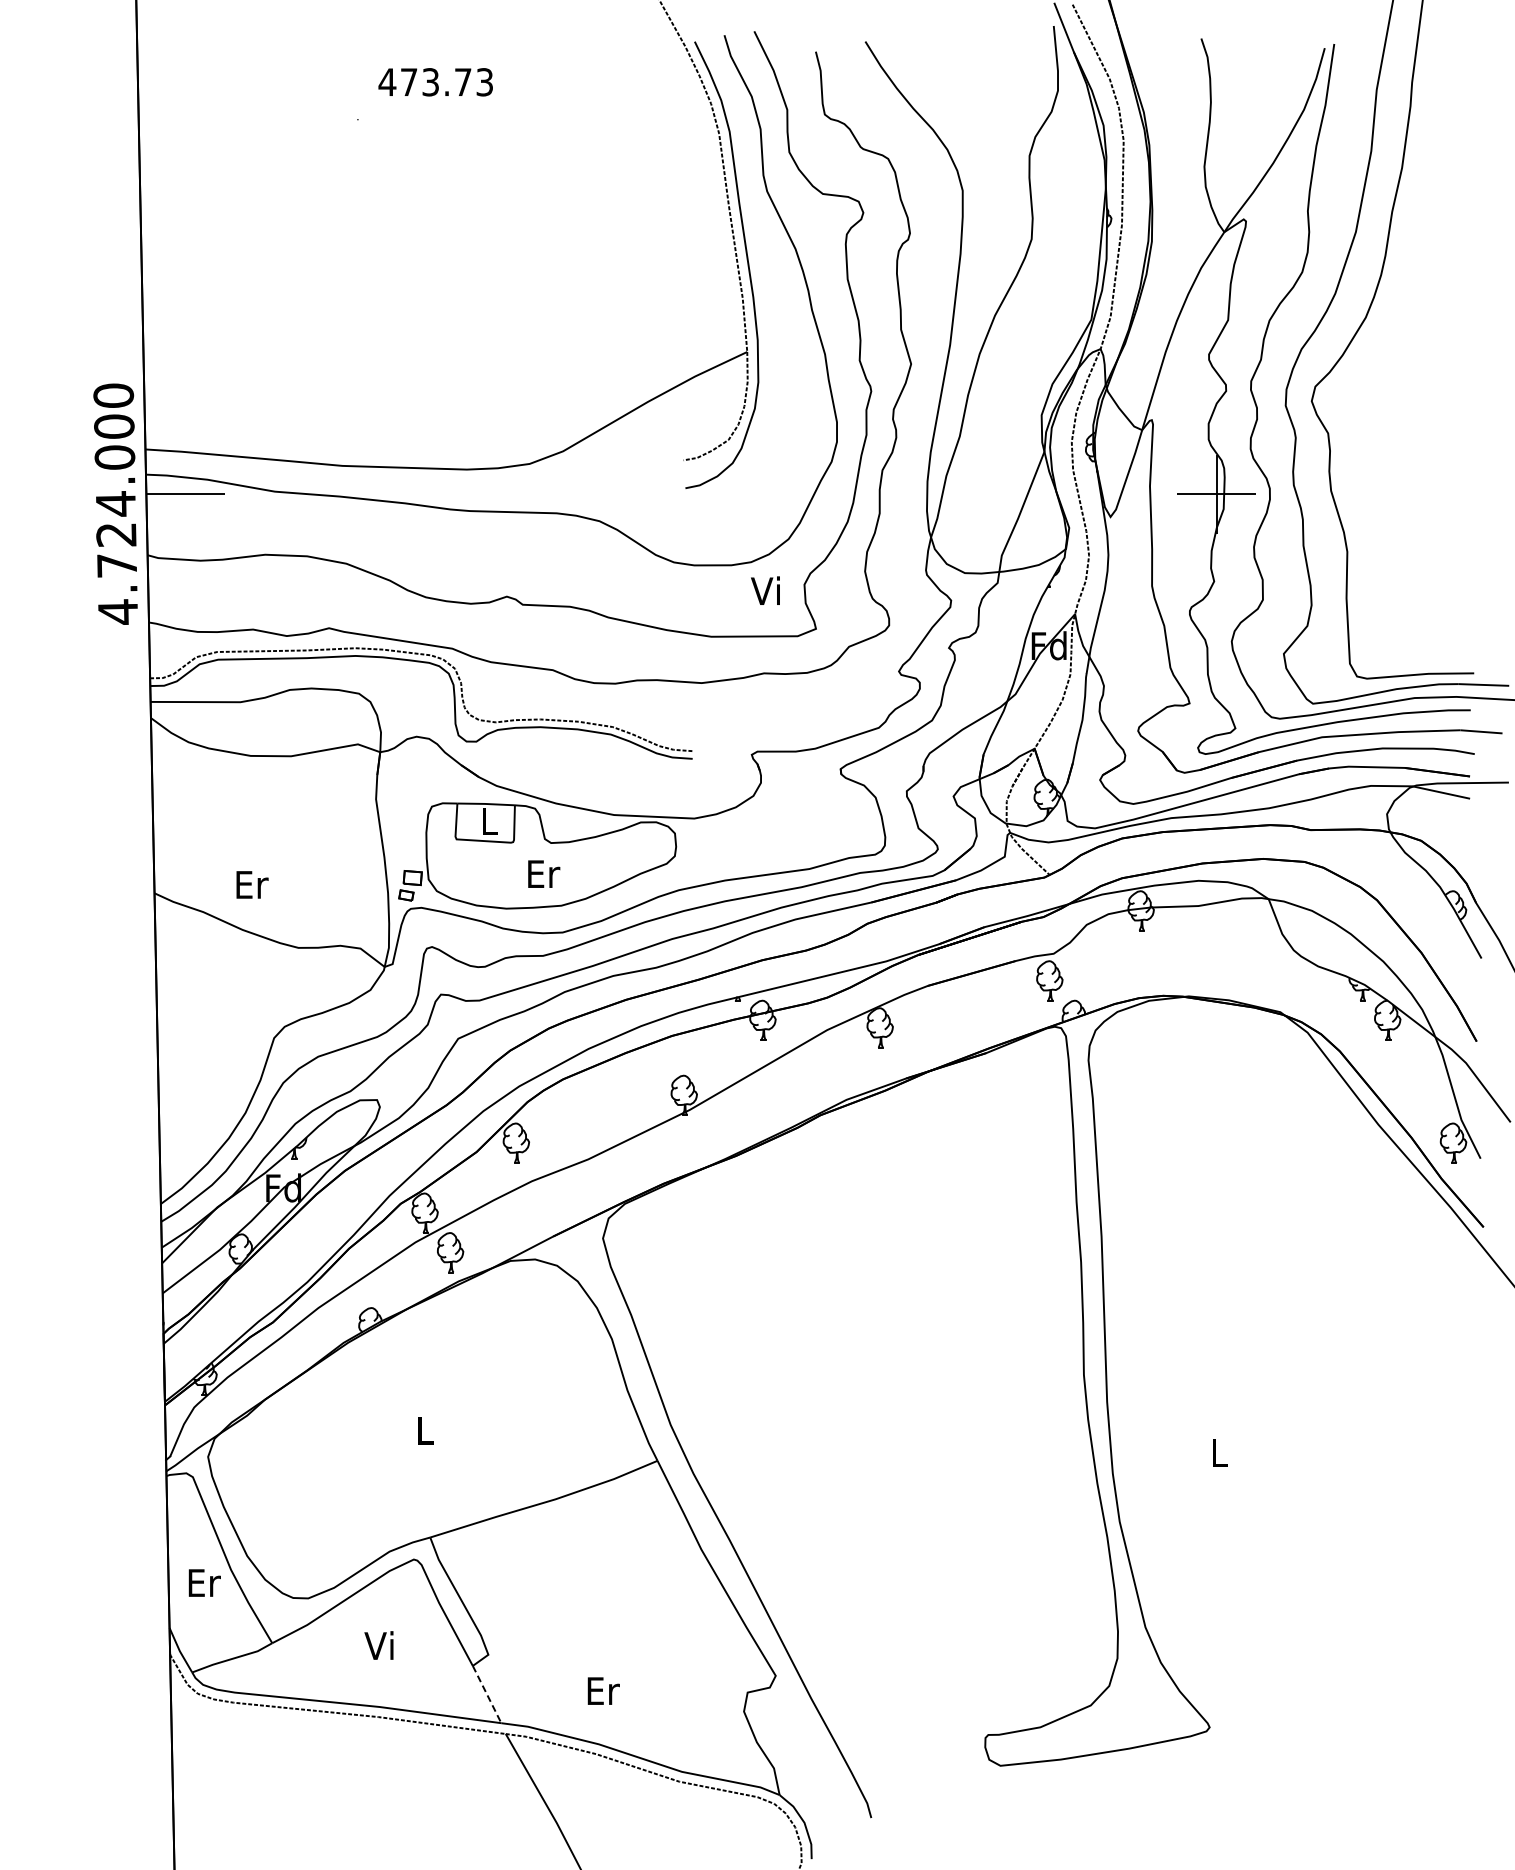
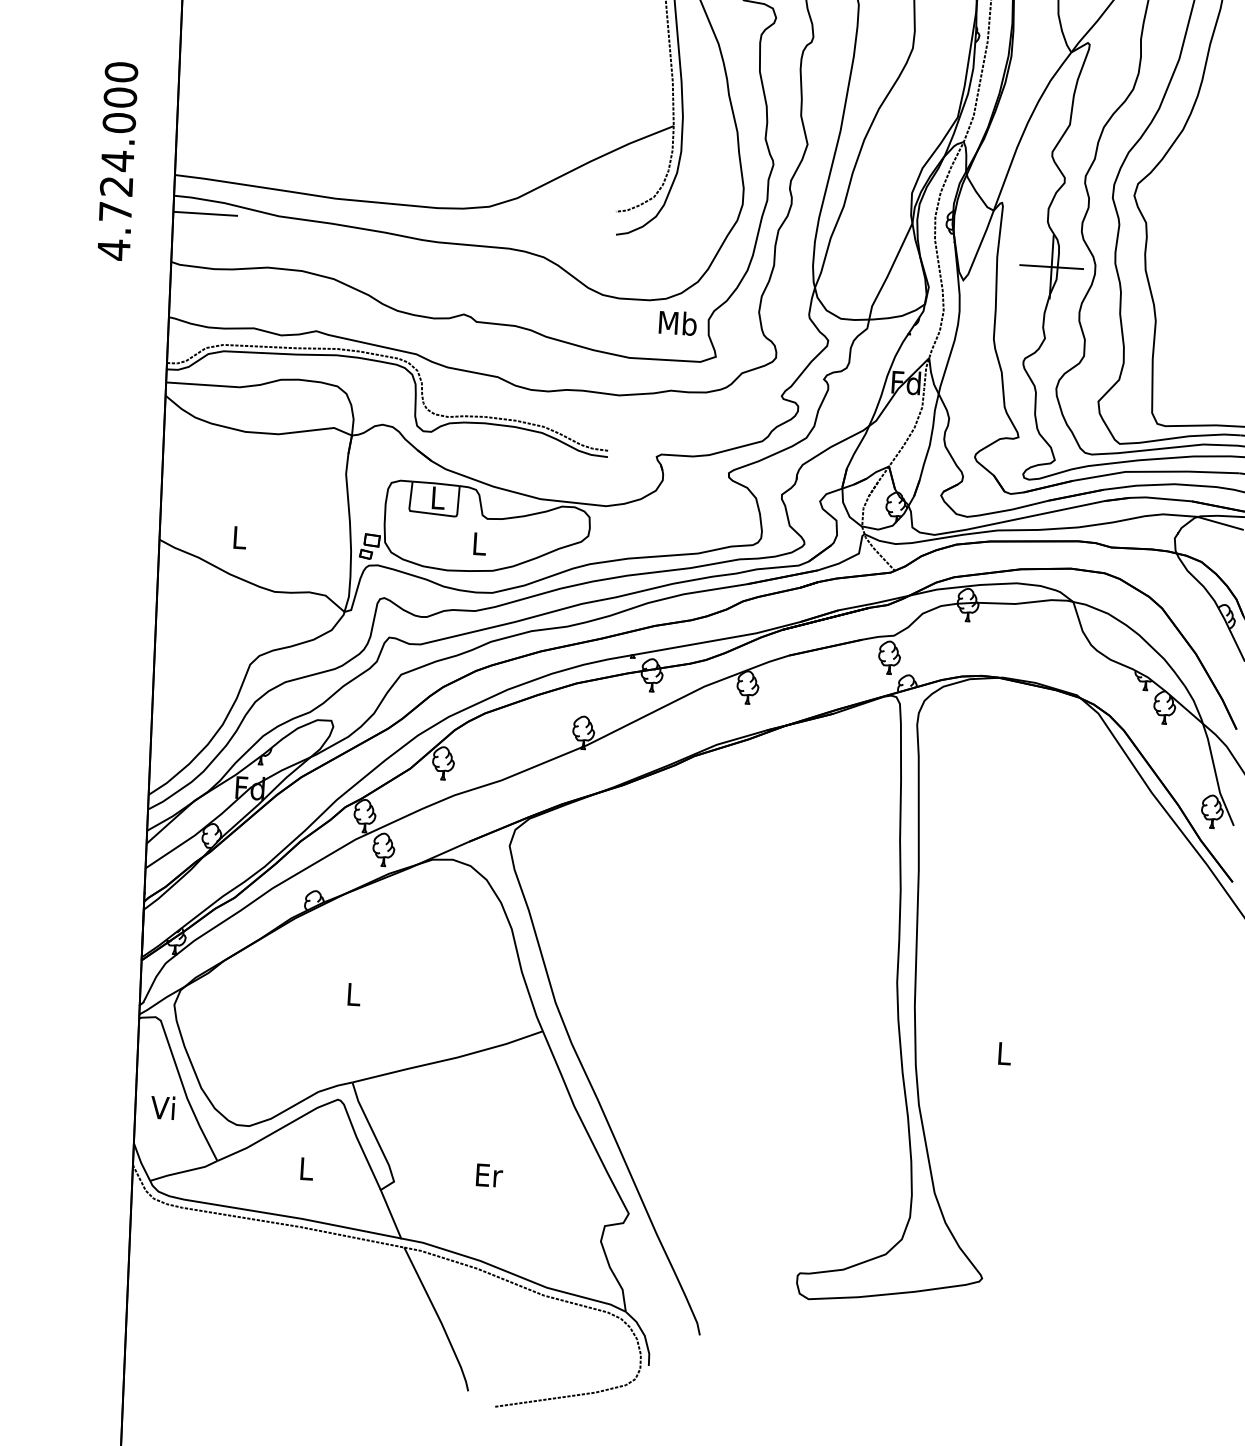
text: (115, 503) -> (117, 160), moved
text: (767, 590) -> (678, 322), Vi -> Mb
text: (544, 873) -> (480, 543), Er -> L
text: (252, 884) -> (240, 537), Er -> L
text: (203, 1582) -> (164, 1107), Er -> Vi
text: (378, 1645) -> (304, 1168), Vi -> L
text: (603, 1690) -> (489, 1175), moved
line: (487, 1694) -> (391, 1214), dashed -> solid

